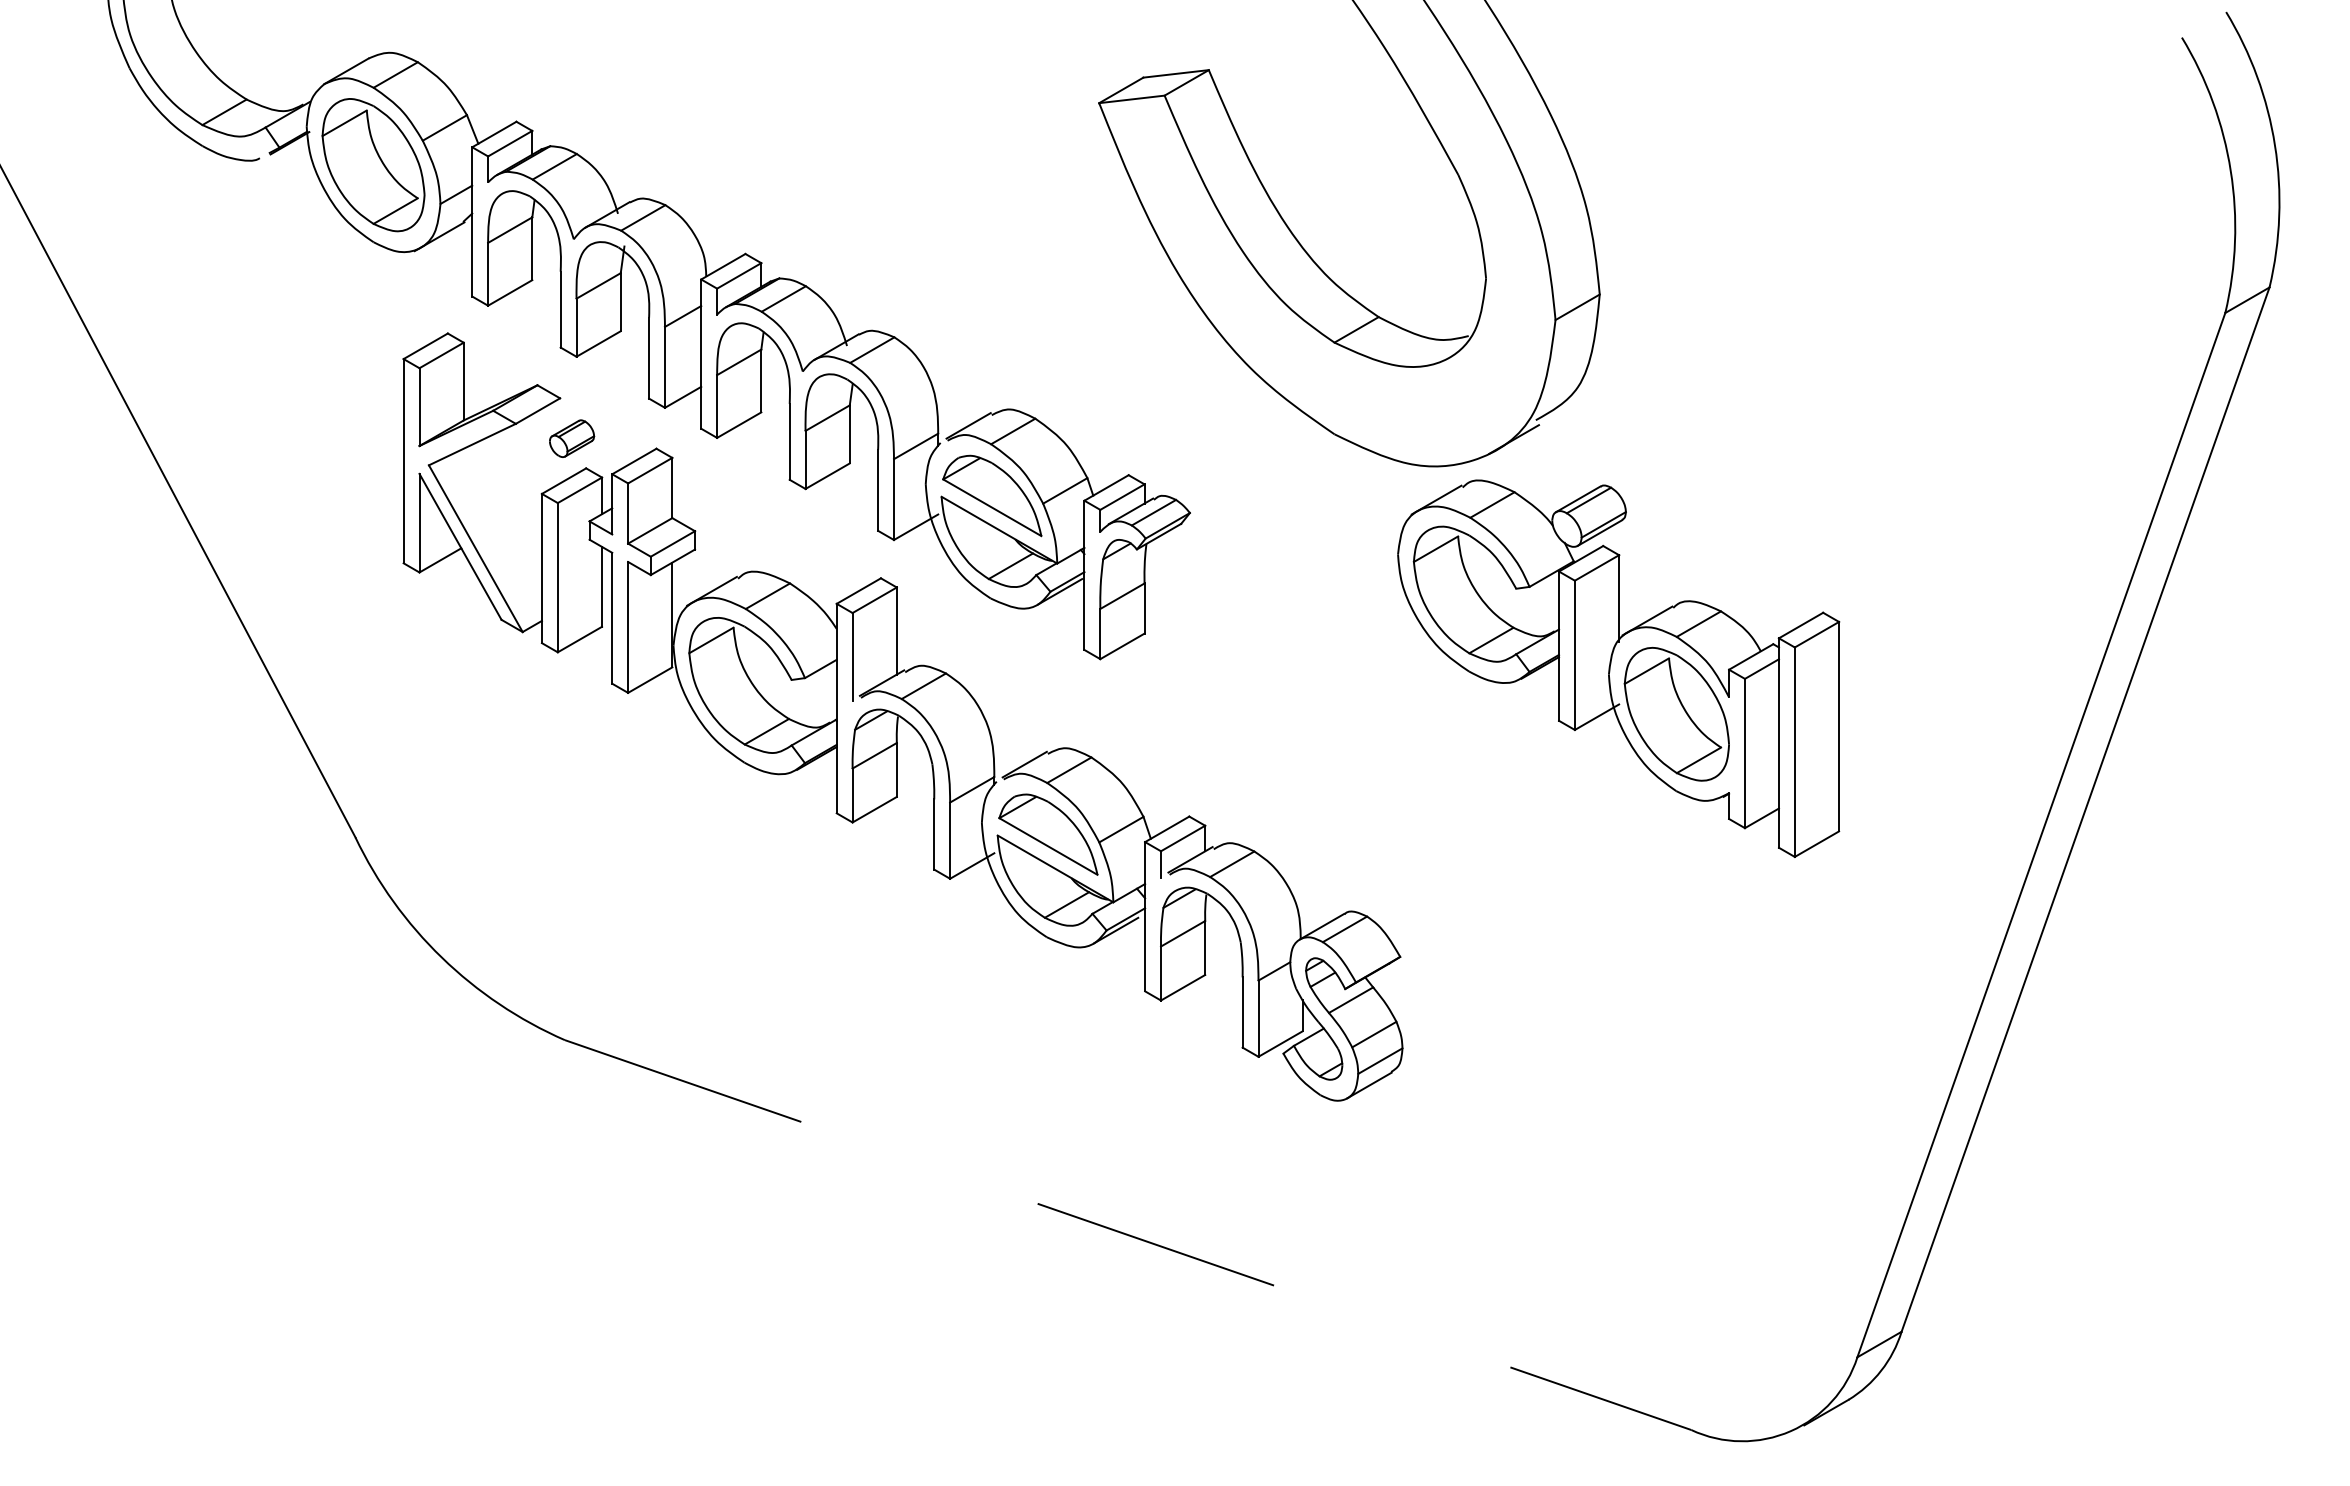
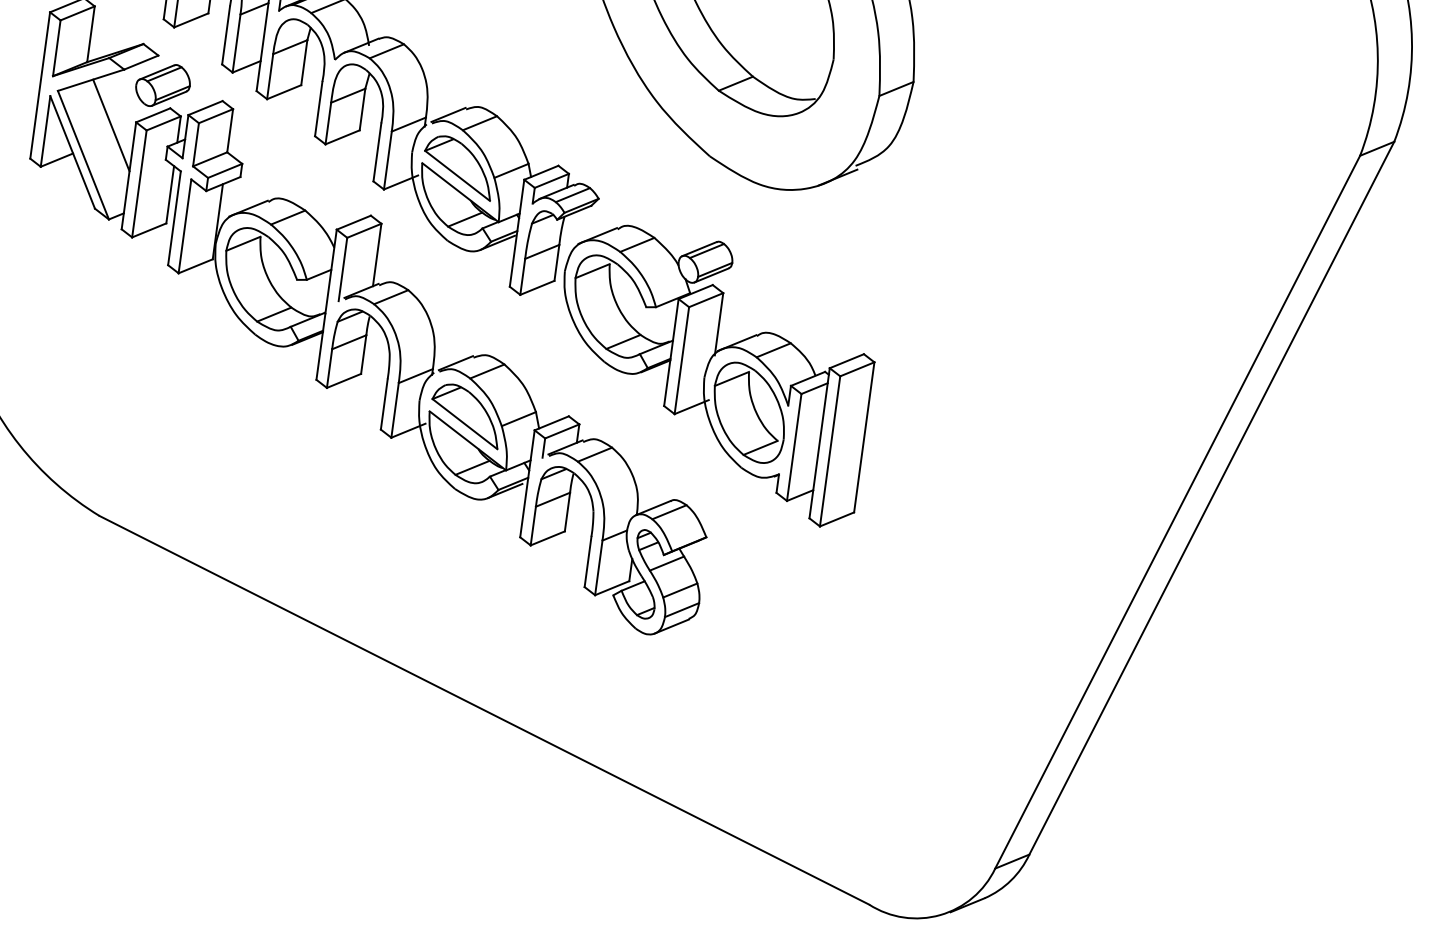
part: (571, 438) -> (162, 85), size x1.67
line: (508, 502) -> (111, 125), added
part: (1618, 668) -> (711, 374), moved
line: (1128, 1235) -> (484, 710), dashed -> solid

